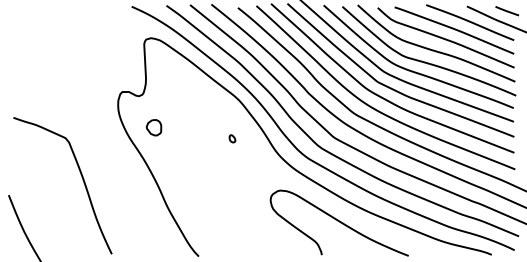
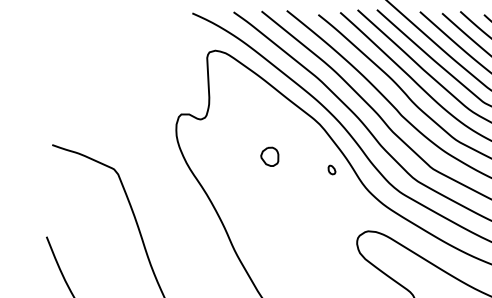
part: (153, 127) -> (269, 156), moved
part: (232, 138) -> (332, 169), moved

